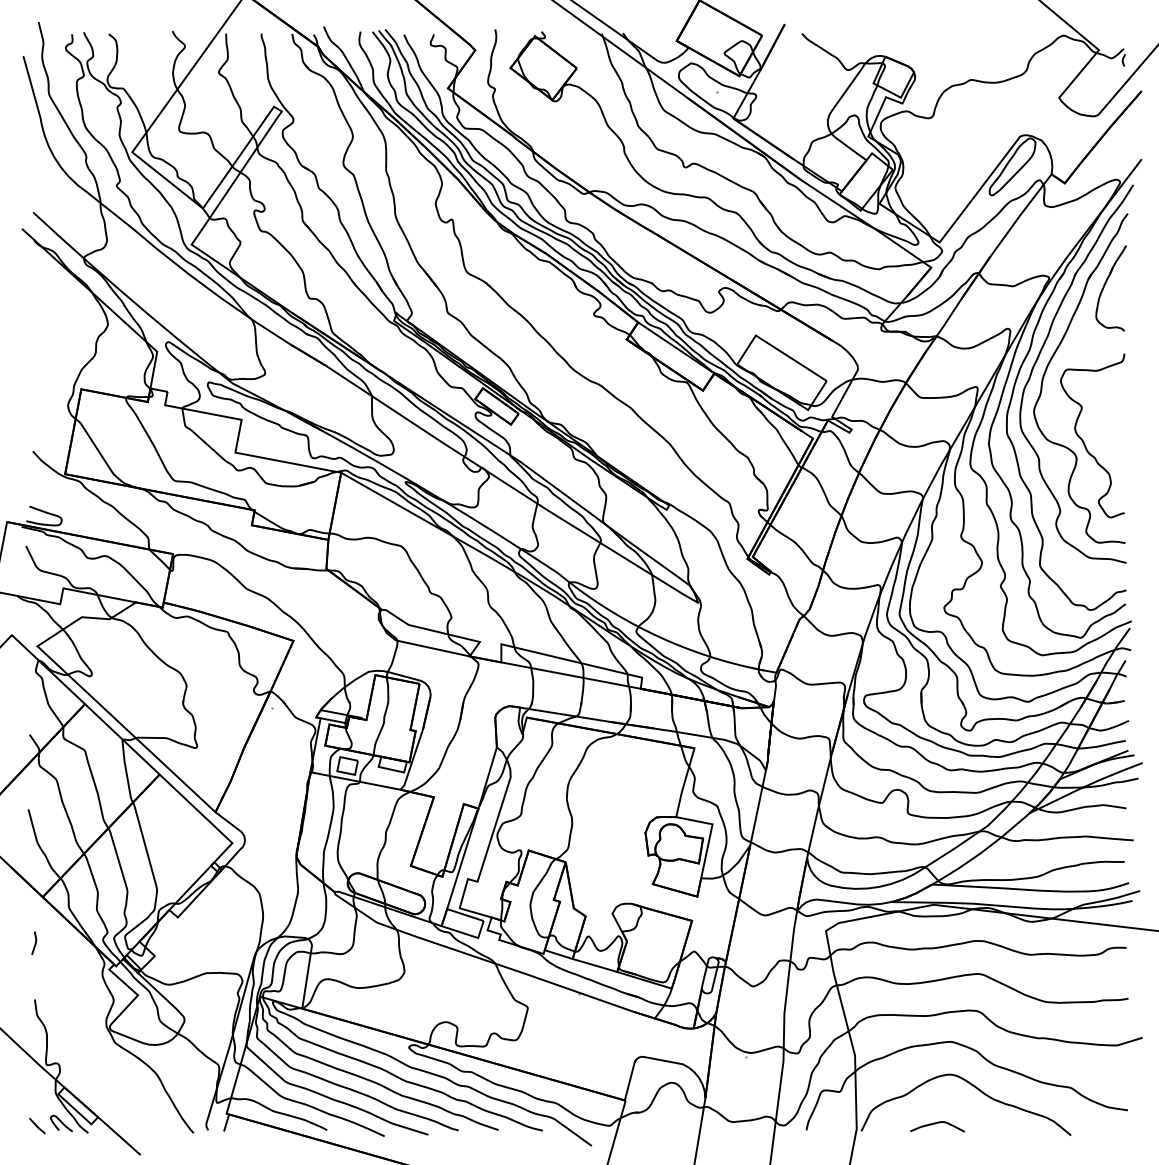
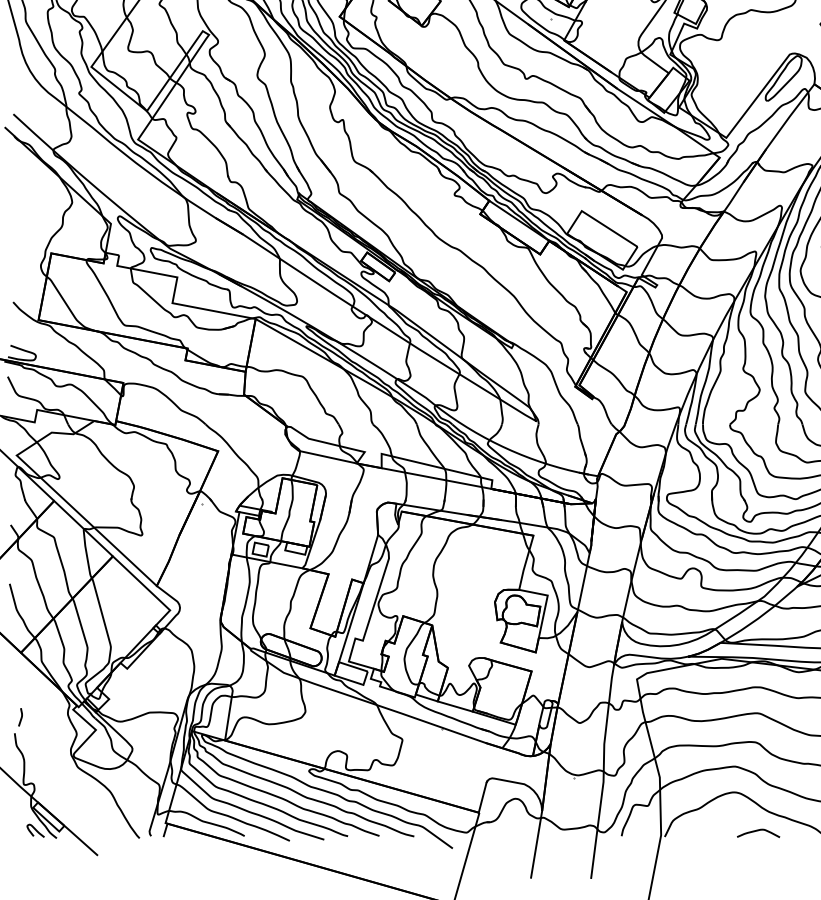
curve: (35, 942) -> (21, 716), moved
curve: (935, 1124) -> (756, 831), moved
line: (37, 1125) -> (16, 832), removed

